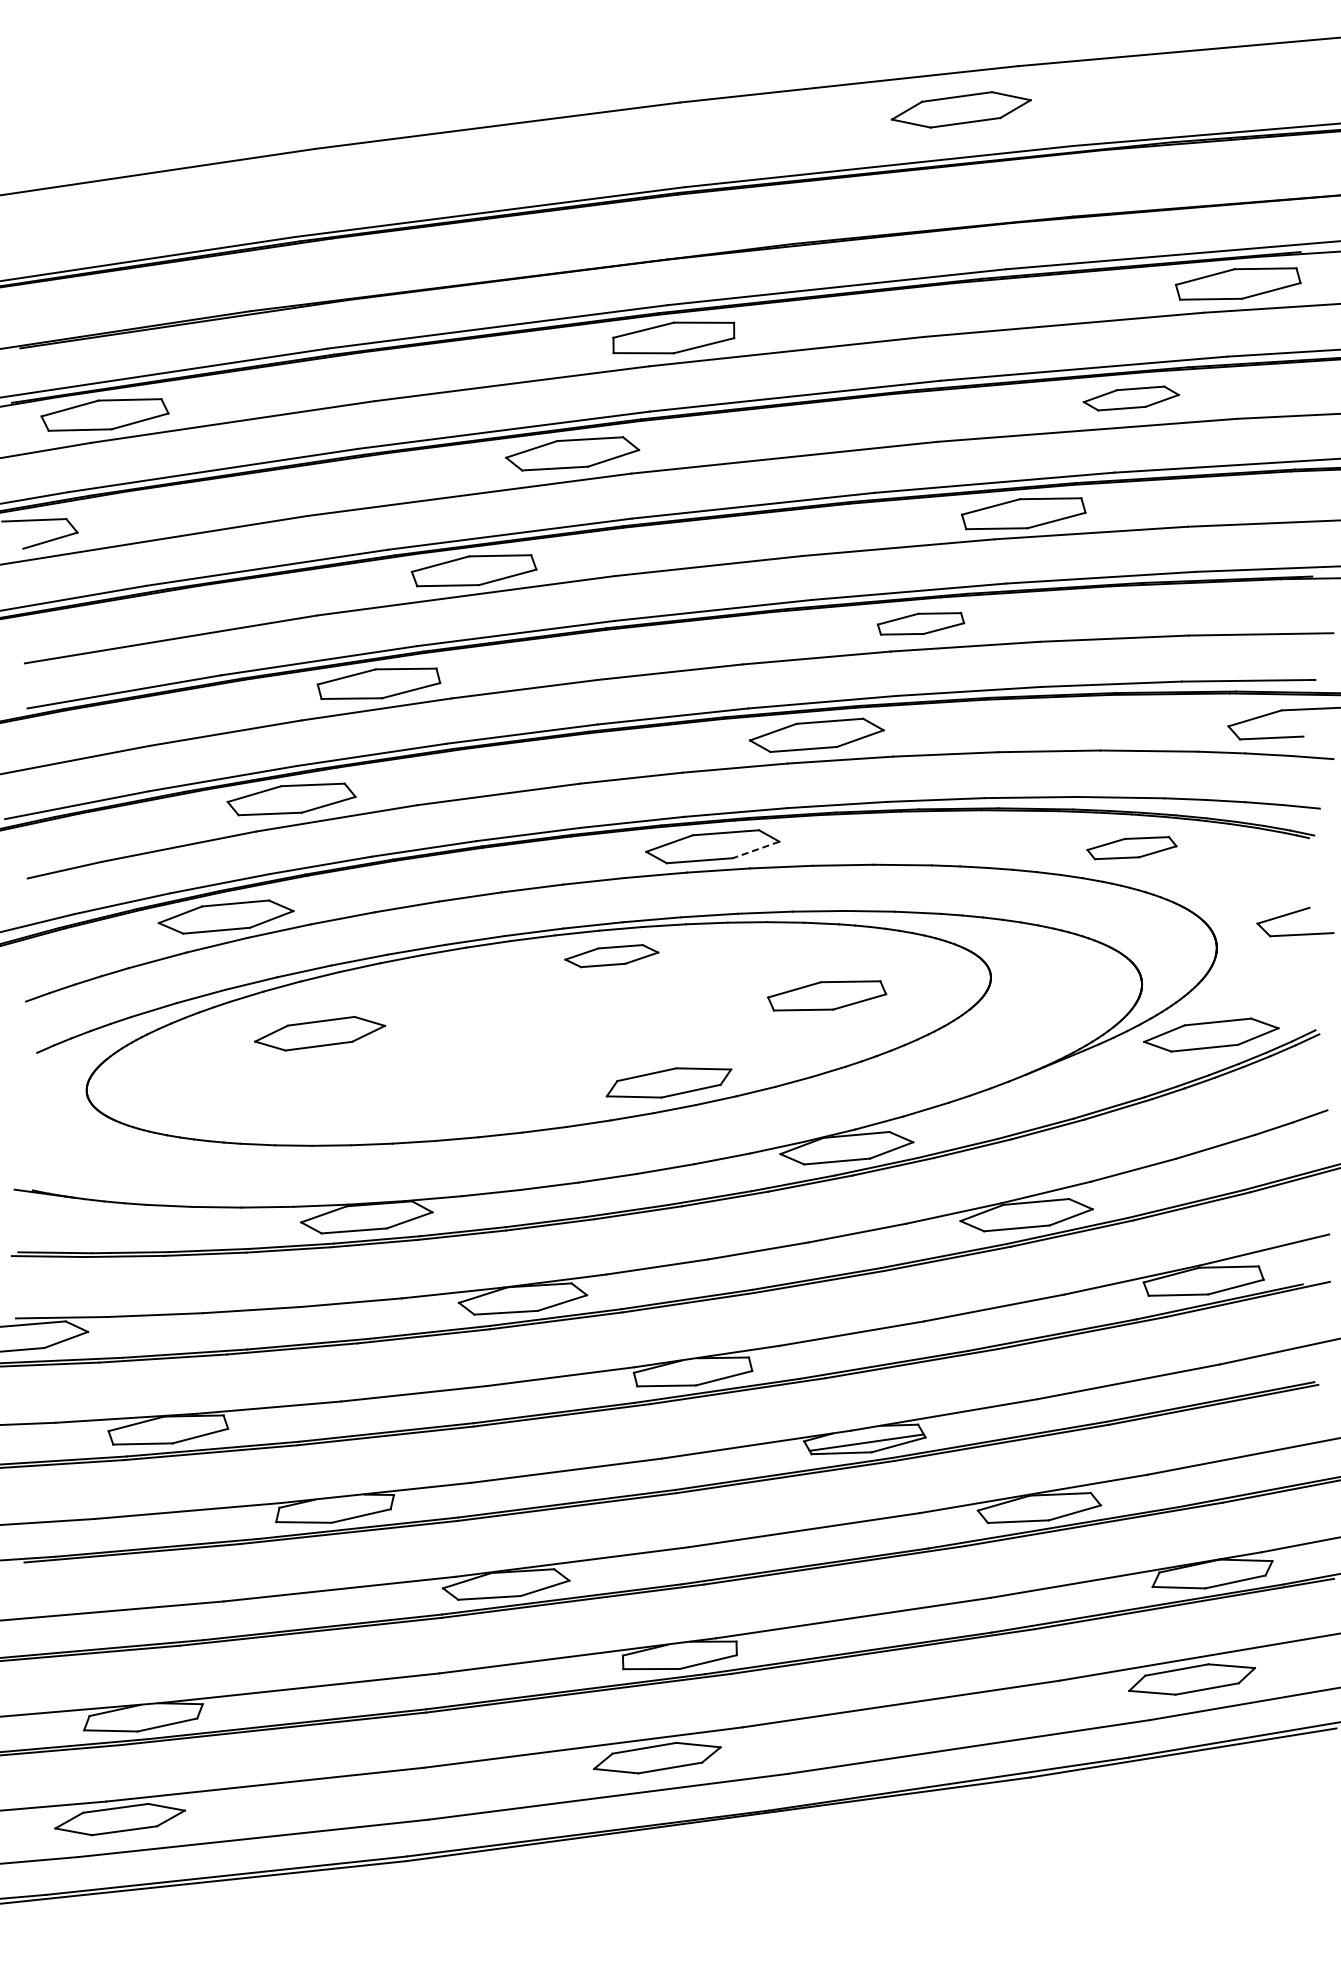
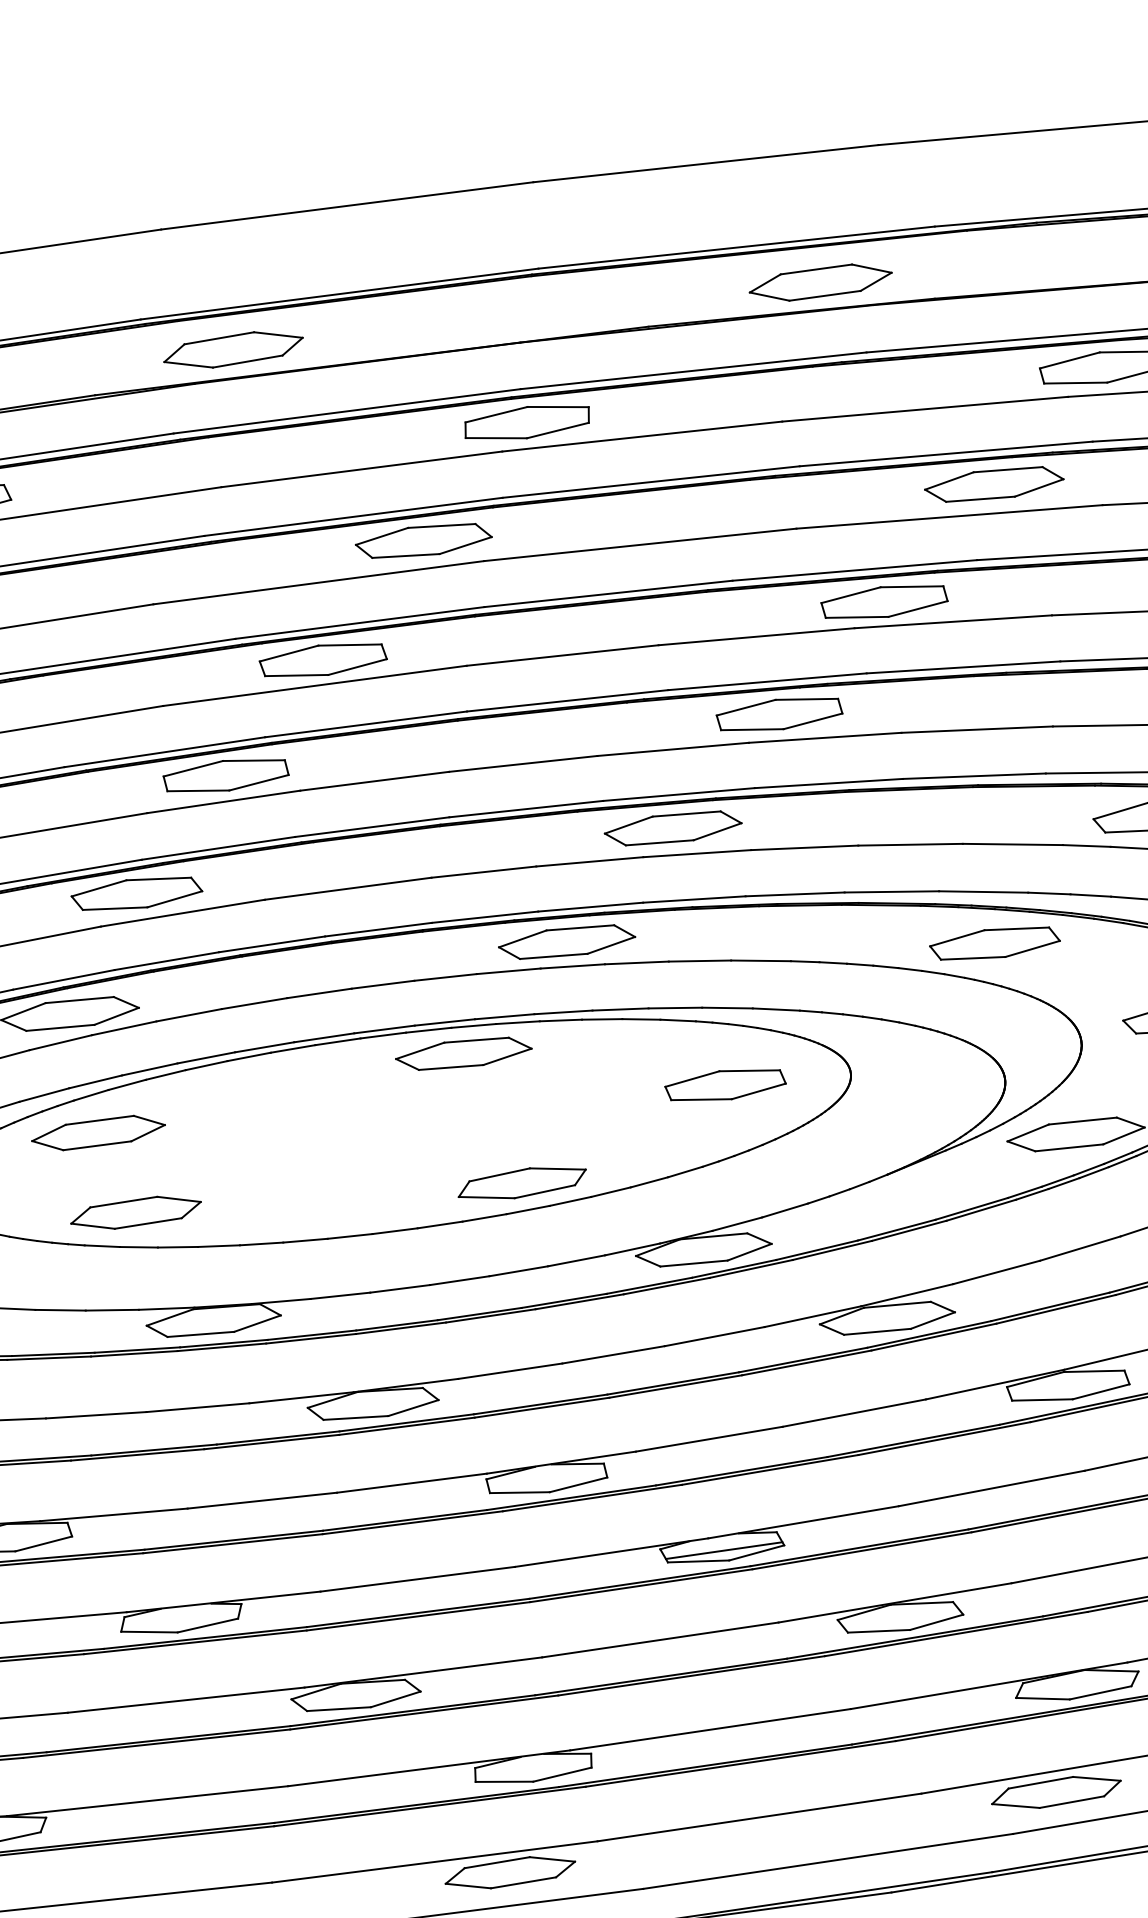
part: (960, 109) -> (819, 282), moved
part: (385, 266) -> (232, 349), added
part: (1131, 398) -> (994, 484), size x1.43
part: (920, 623) -> (779, 714), size x1.43
part: (1131, 847) -> (994, 942), size x1.43
line: (756, 849) -> (611, 944), dashed -> solid
part: (611, 955) -> (463, 1053), size x1.43
part: (827, 995) -> (725, 1084), moved
part: (319, 1033) -> (98, 1132), moved
part: (290, 1111) -> (135, 1212), added

